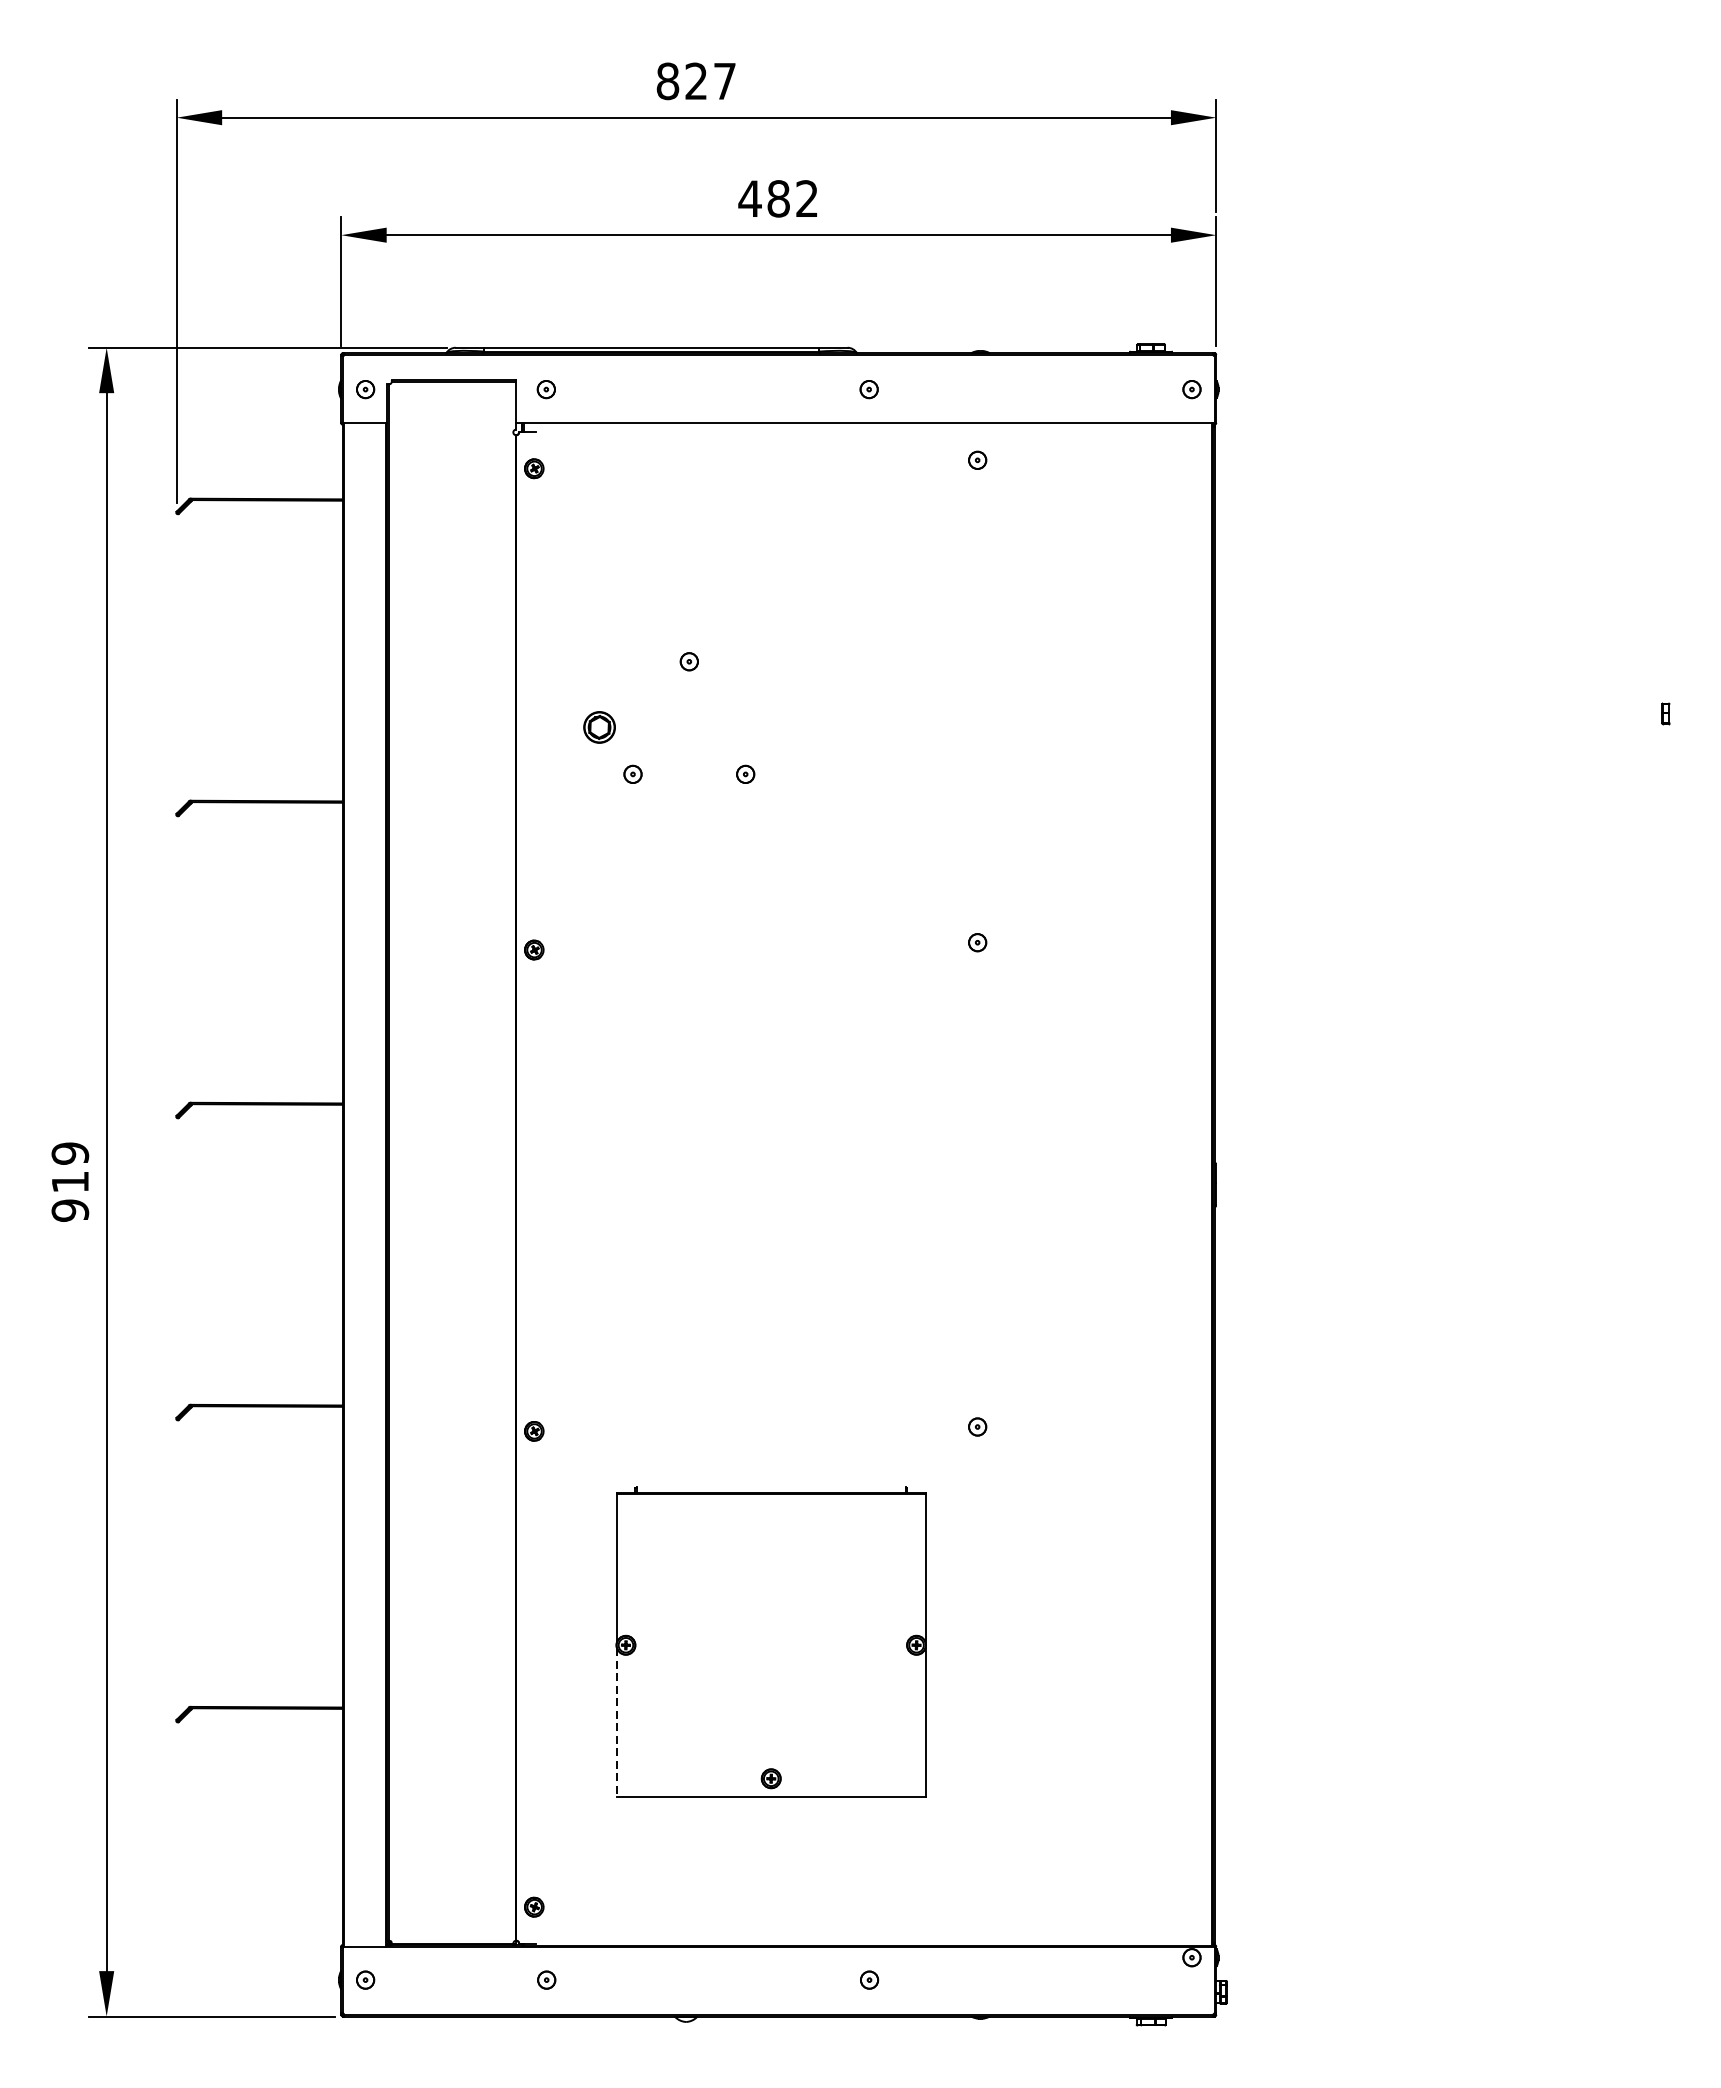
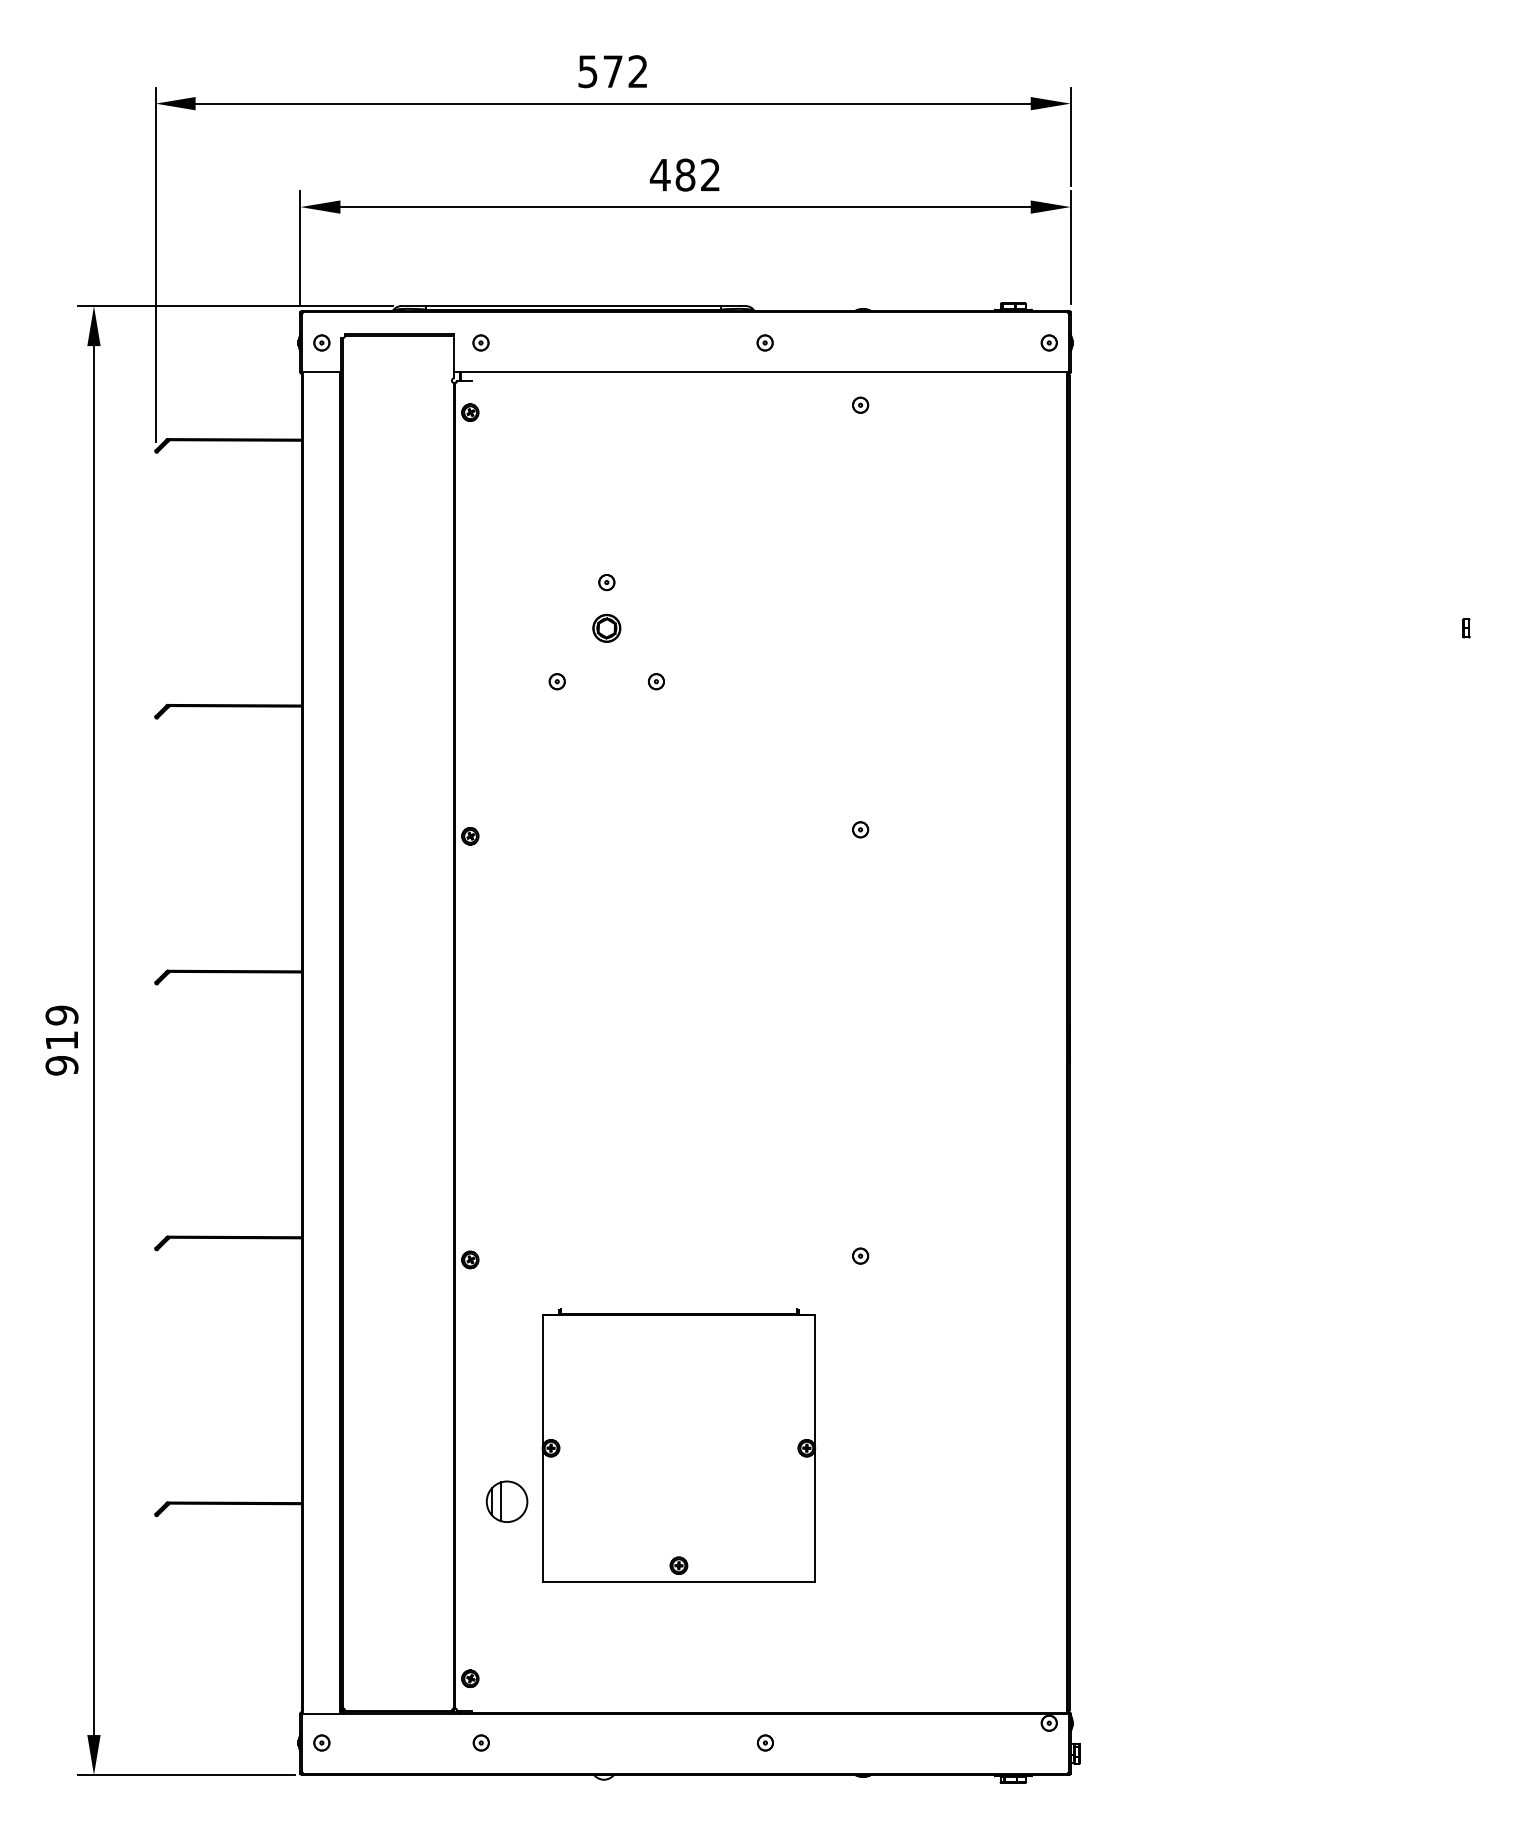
text: (695, 81) -> (612, 71), 827 -> 572
part: (599, 726) -> (606, 627), moved
part: (575, 1705) -> (506, 1501), added
line: (617, 1722) -> (543, 1516), dashed -> solid

